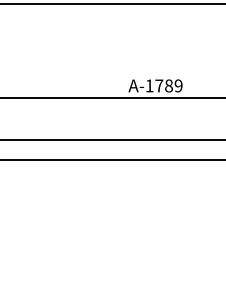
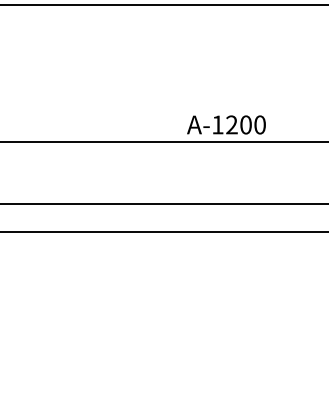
text: (168, 85) -> (245, 124), A-1789 -> A-1200

